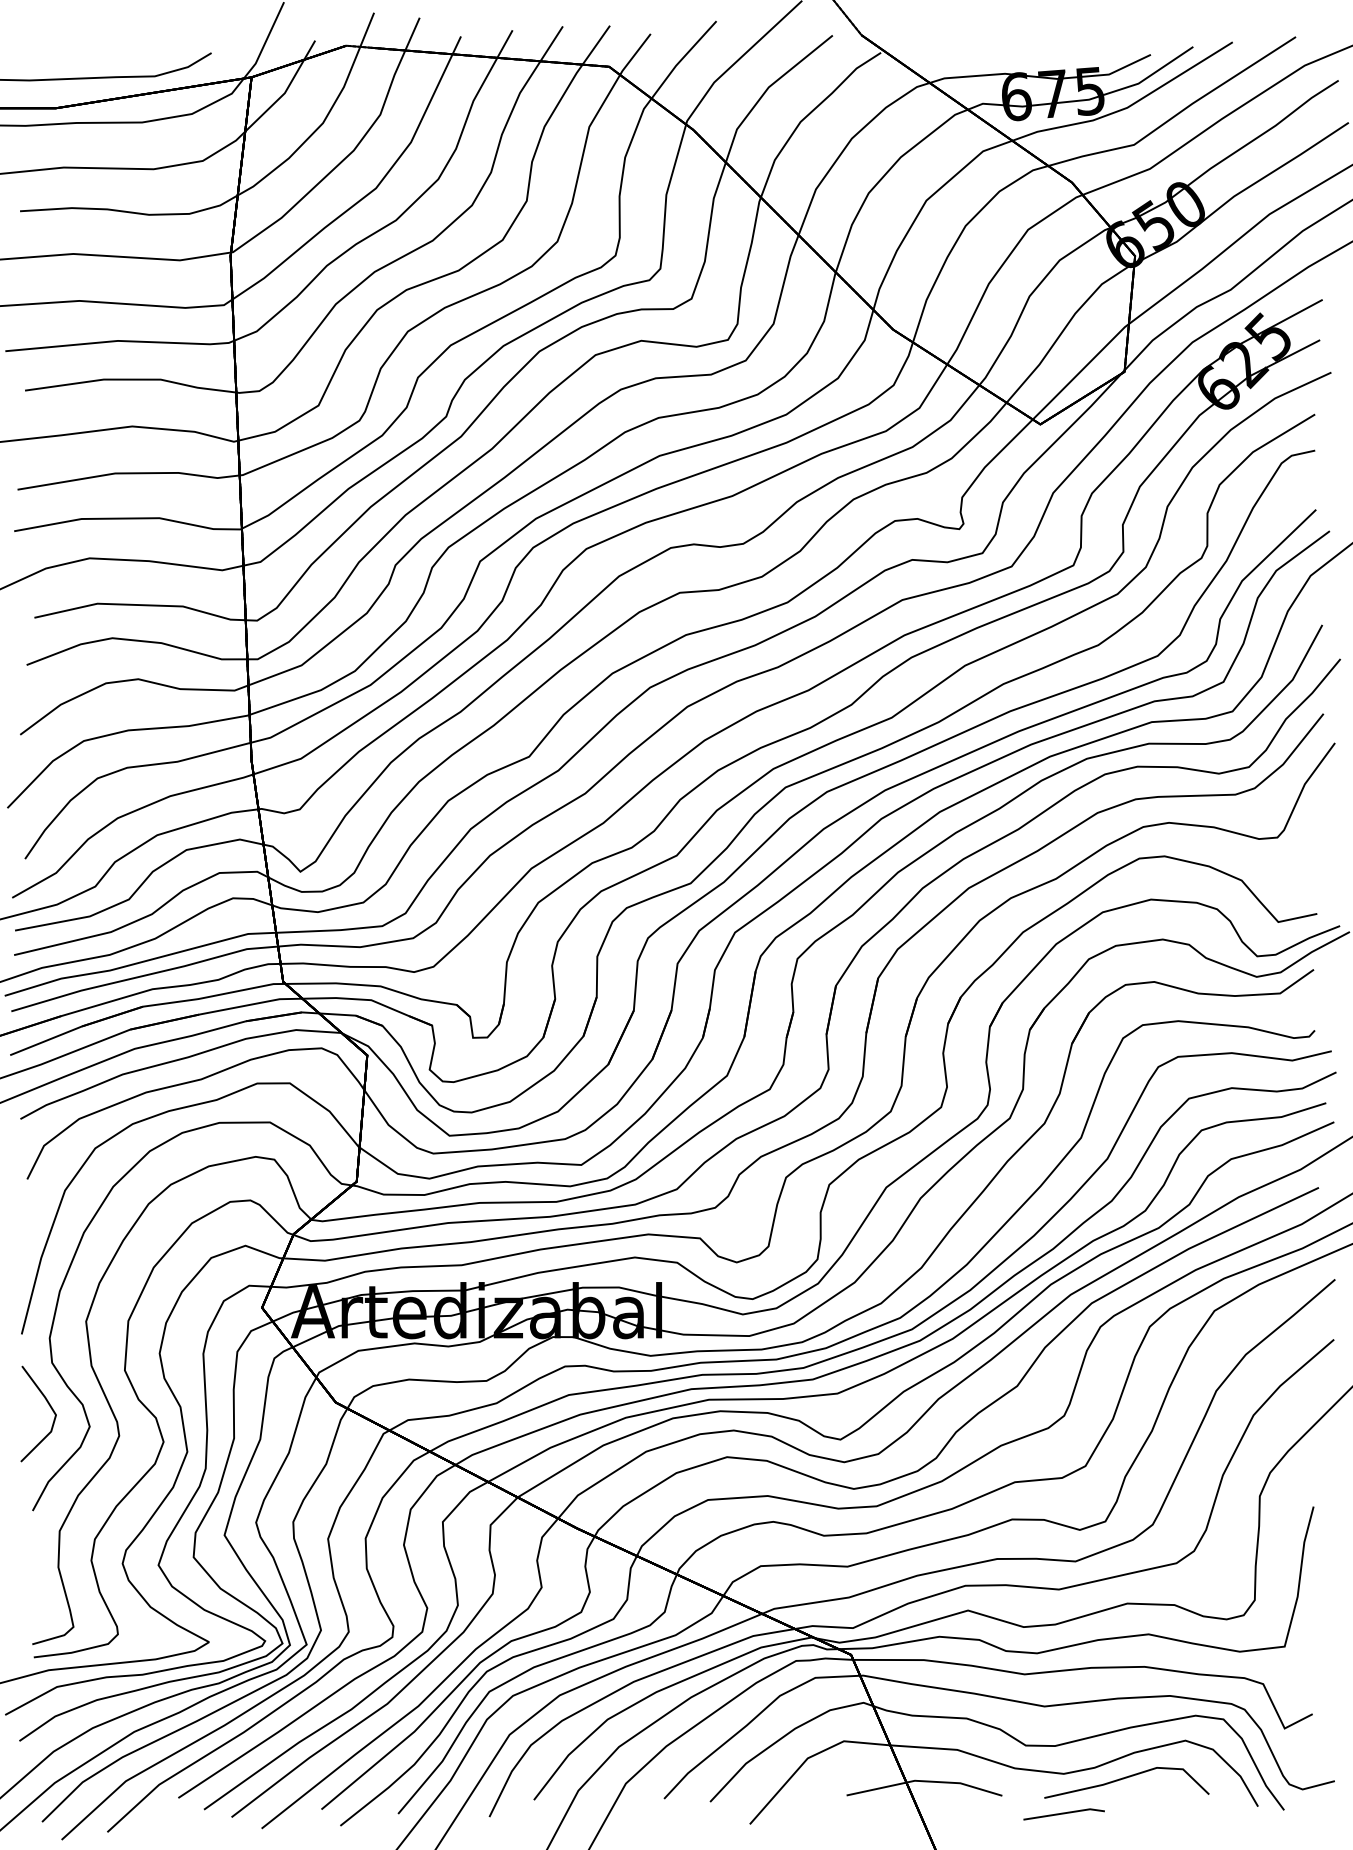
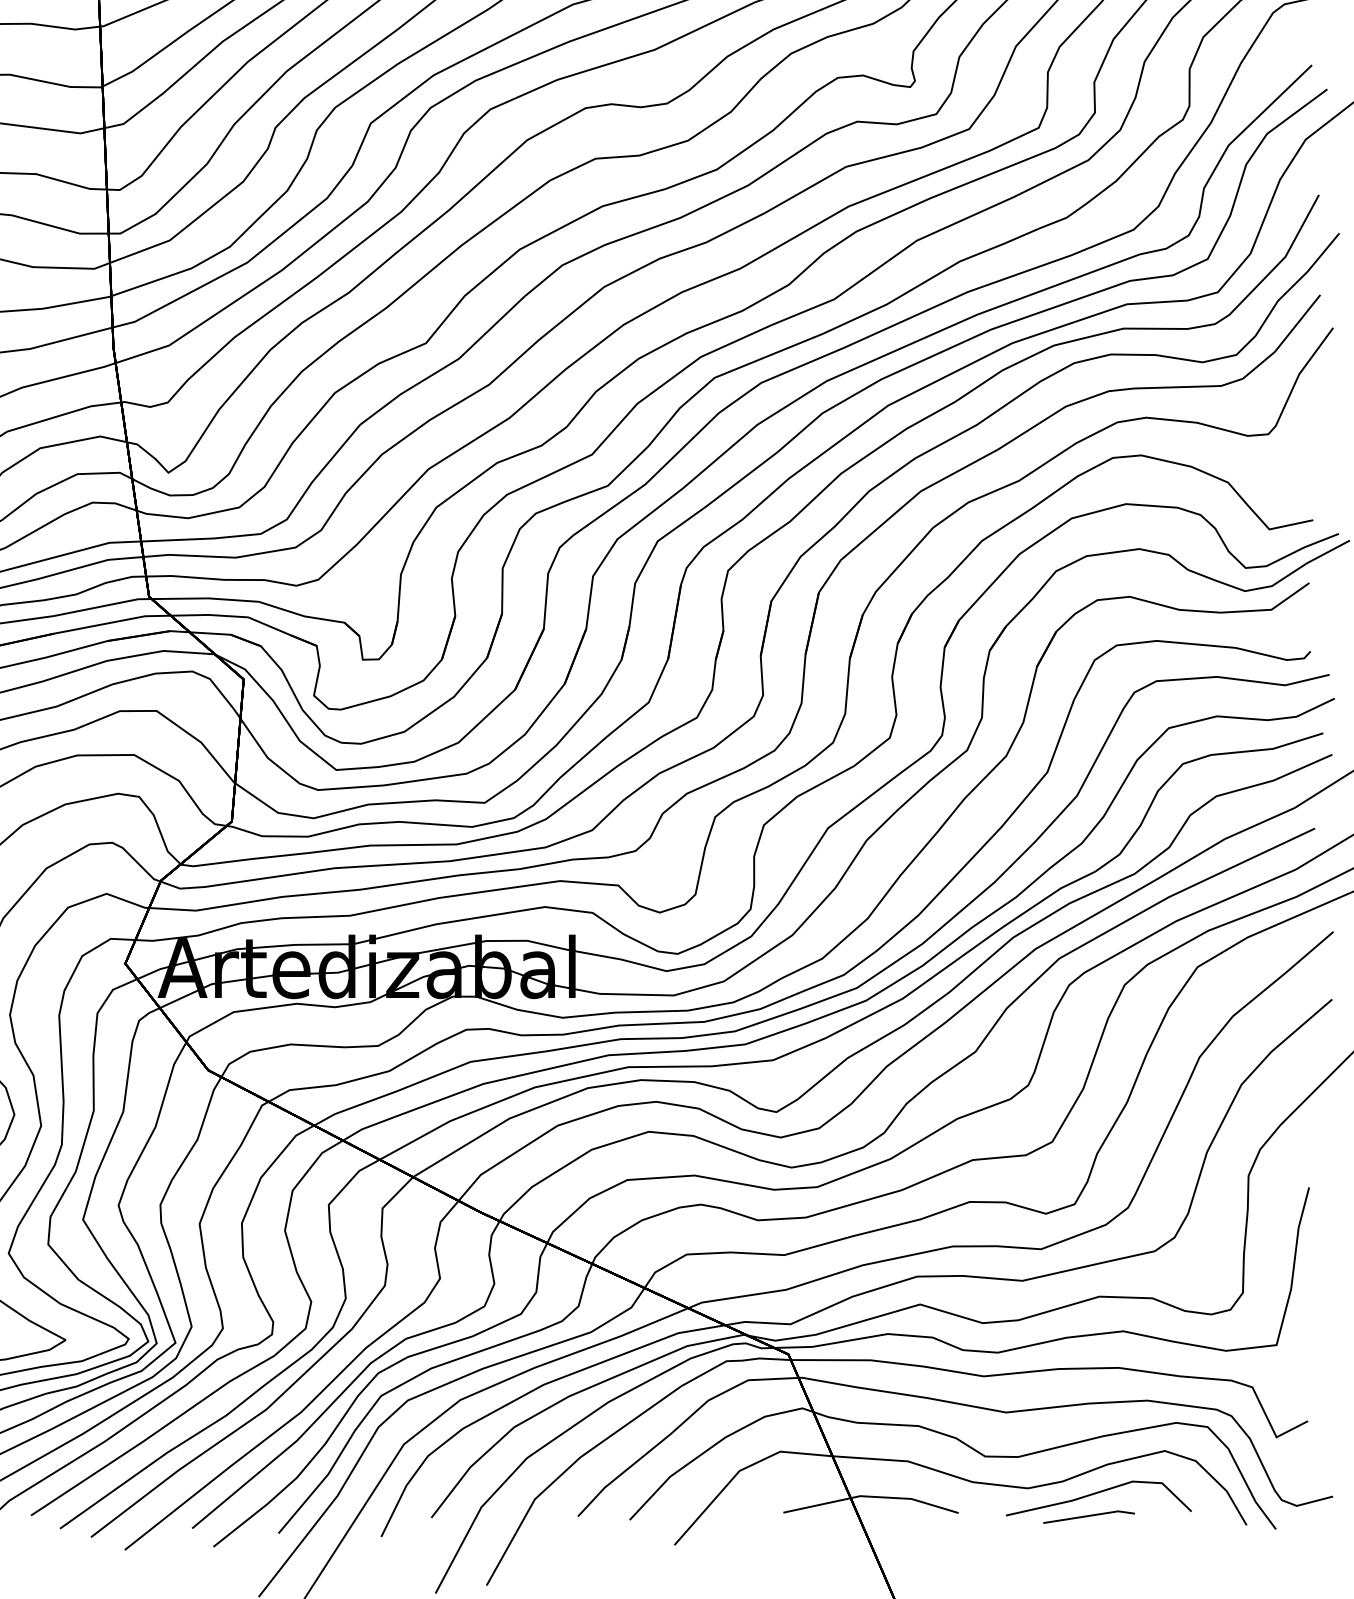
part: (1063, 1814) -> (1088, 1517), moved

